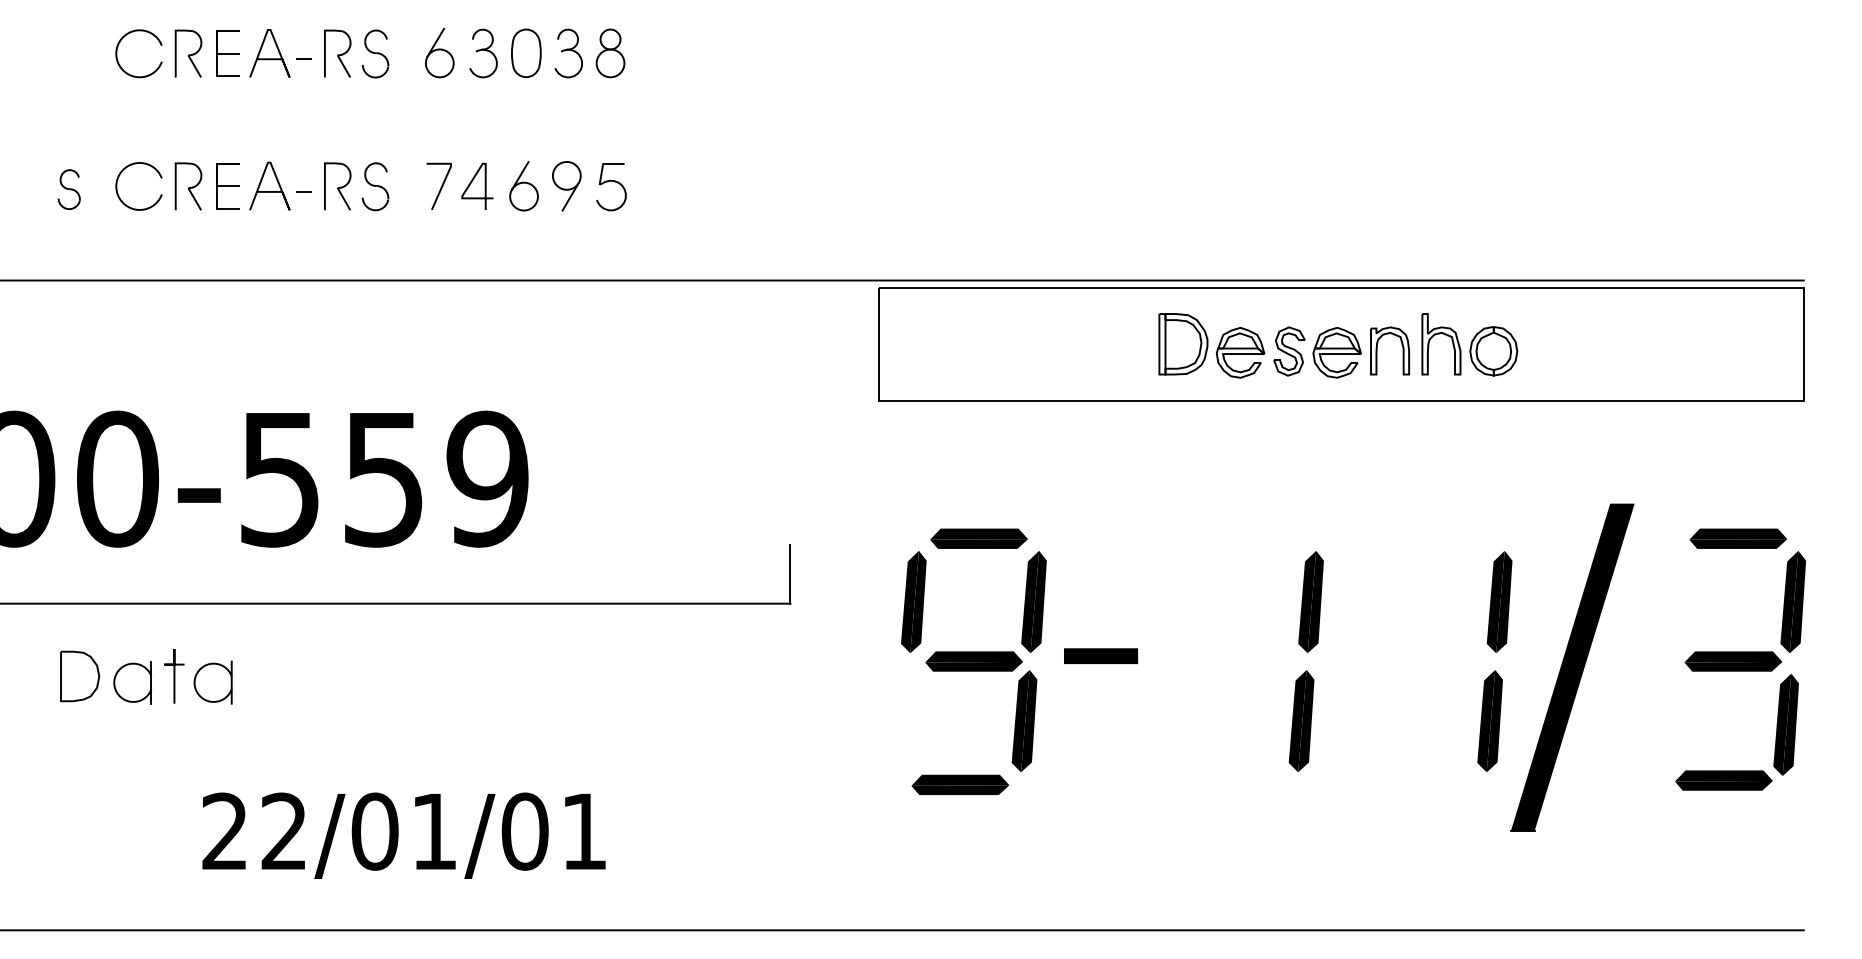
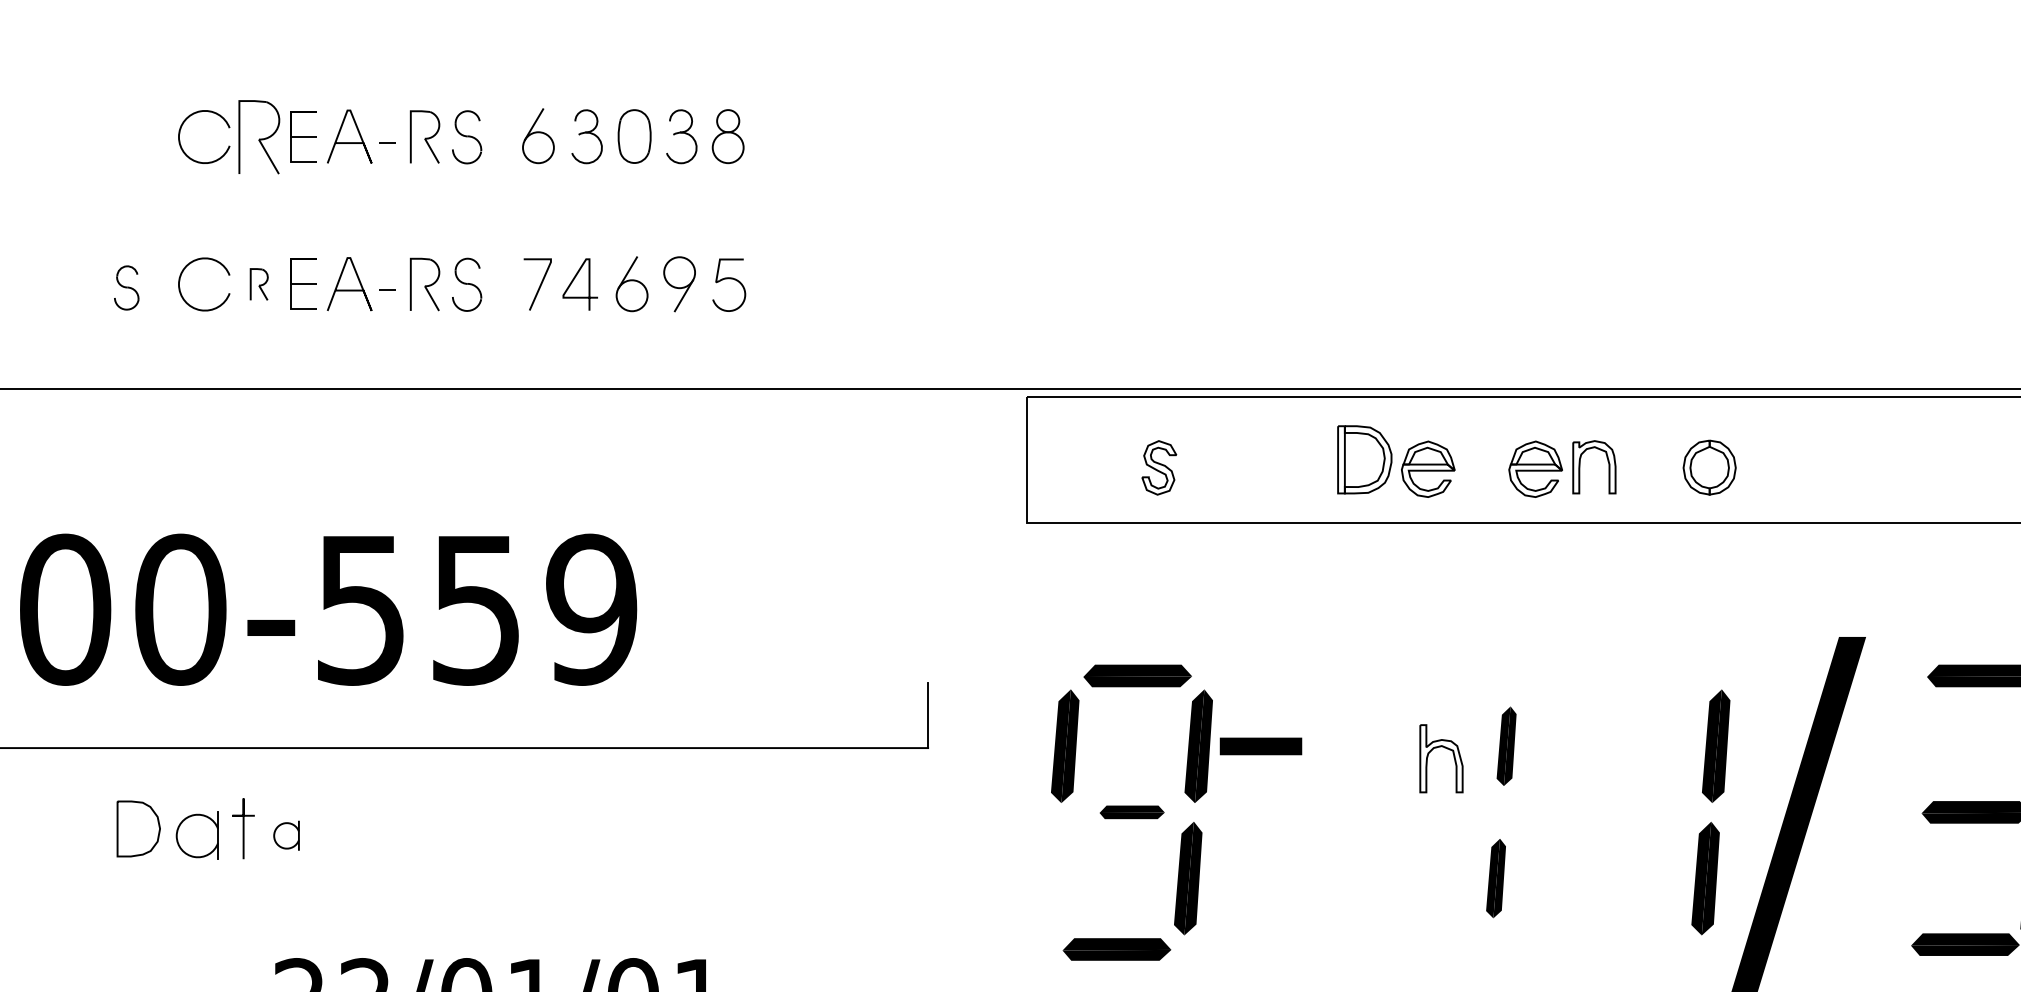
part: (188, 53) -> (259, 136), size x1.4
part: (188, 186) -> (259, 284), size x0.6
part: (1445, 335) -> (1445, 748), moved
part: (1289, 351) -> (1159, 467), moved
part: (1310, 601) -> (1505, 745), size x0.7
part: (1100, 656) -> (1260, 746), moved
part: (973, 661) -> (1131, 812), size x0.6
part: (212, 682) -> (285, 835), size x0.6
part: (1301, 720) -> (1495, 877), size x0.7

